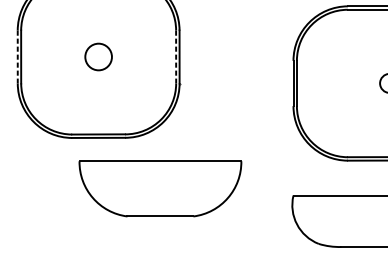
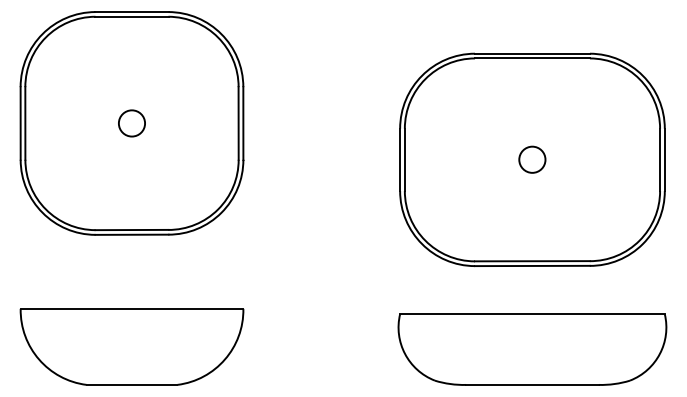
line: (17, 57) -> (20, 123), dashed -> solid
circle: (98, 57) -> (131, 123), size x0.71
line: (176, 57) -> (238, 123), dashed -> solid
part: (160, 188) -> (131, 346), moved

